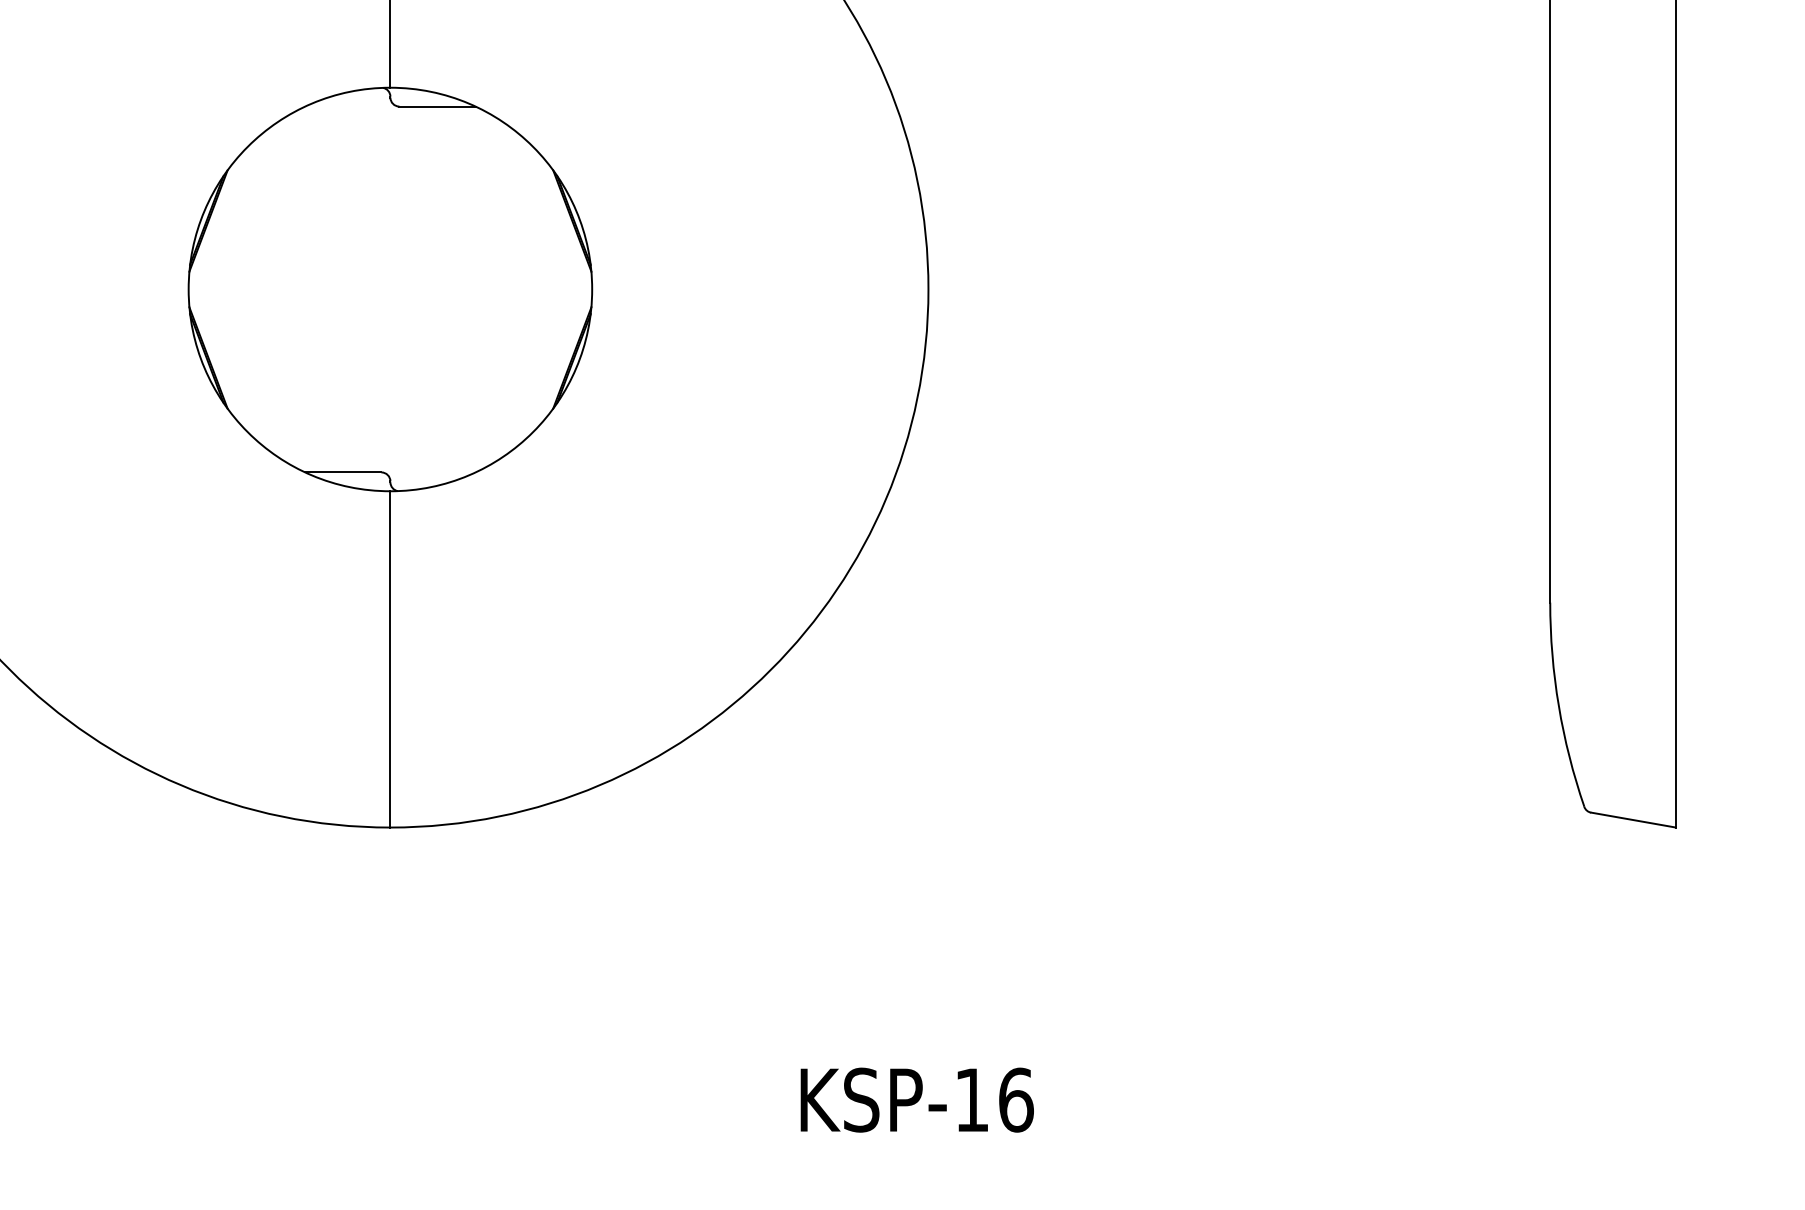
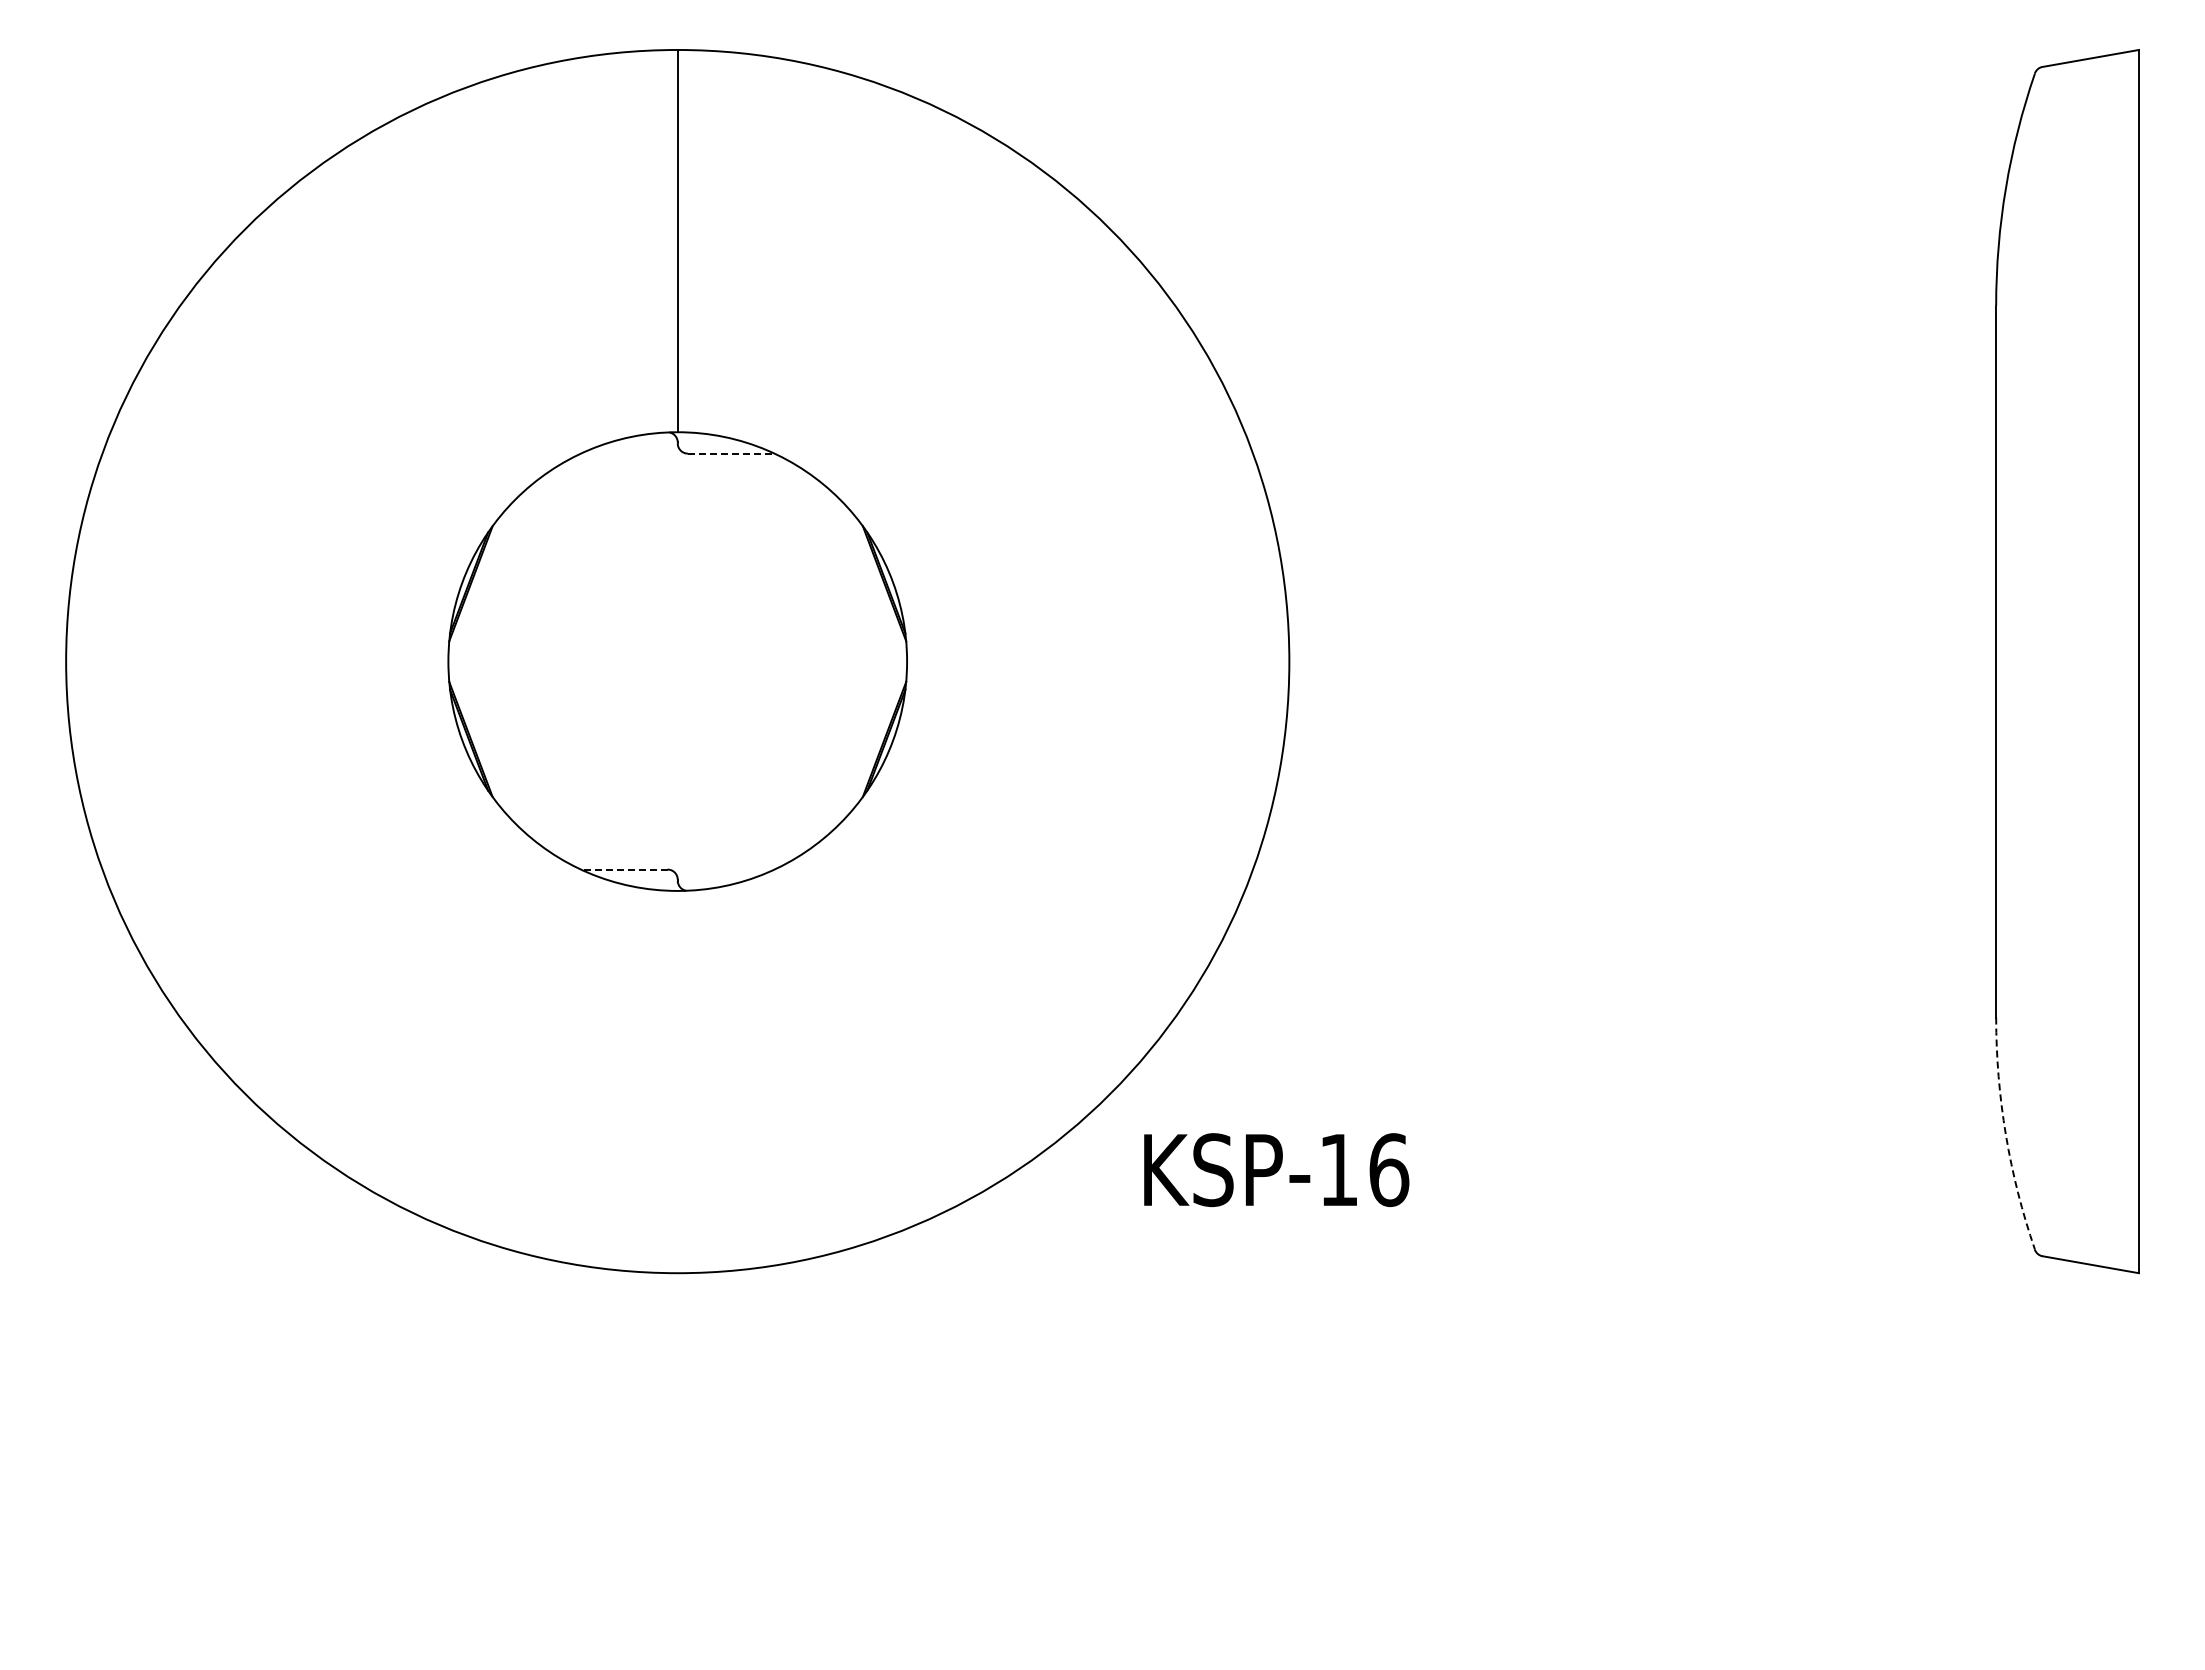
line: (437, 106) -> (731, 453), solid -> dashed
line: (342, 472) -> (623, 869), solid -> dashed
line: (390, 658) -> (677, 1081), removed
arc: (1558, 706) -> (2005, 1135), solid -> dashed
text: (917, 1100) -> (1276, 1170), moved

